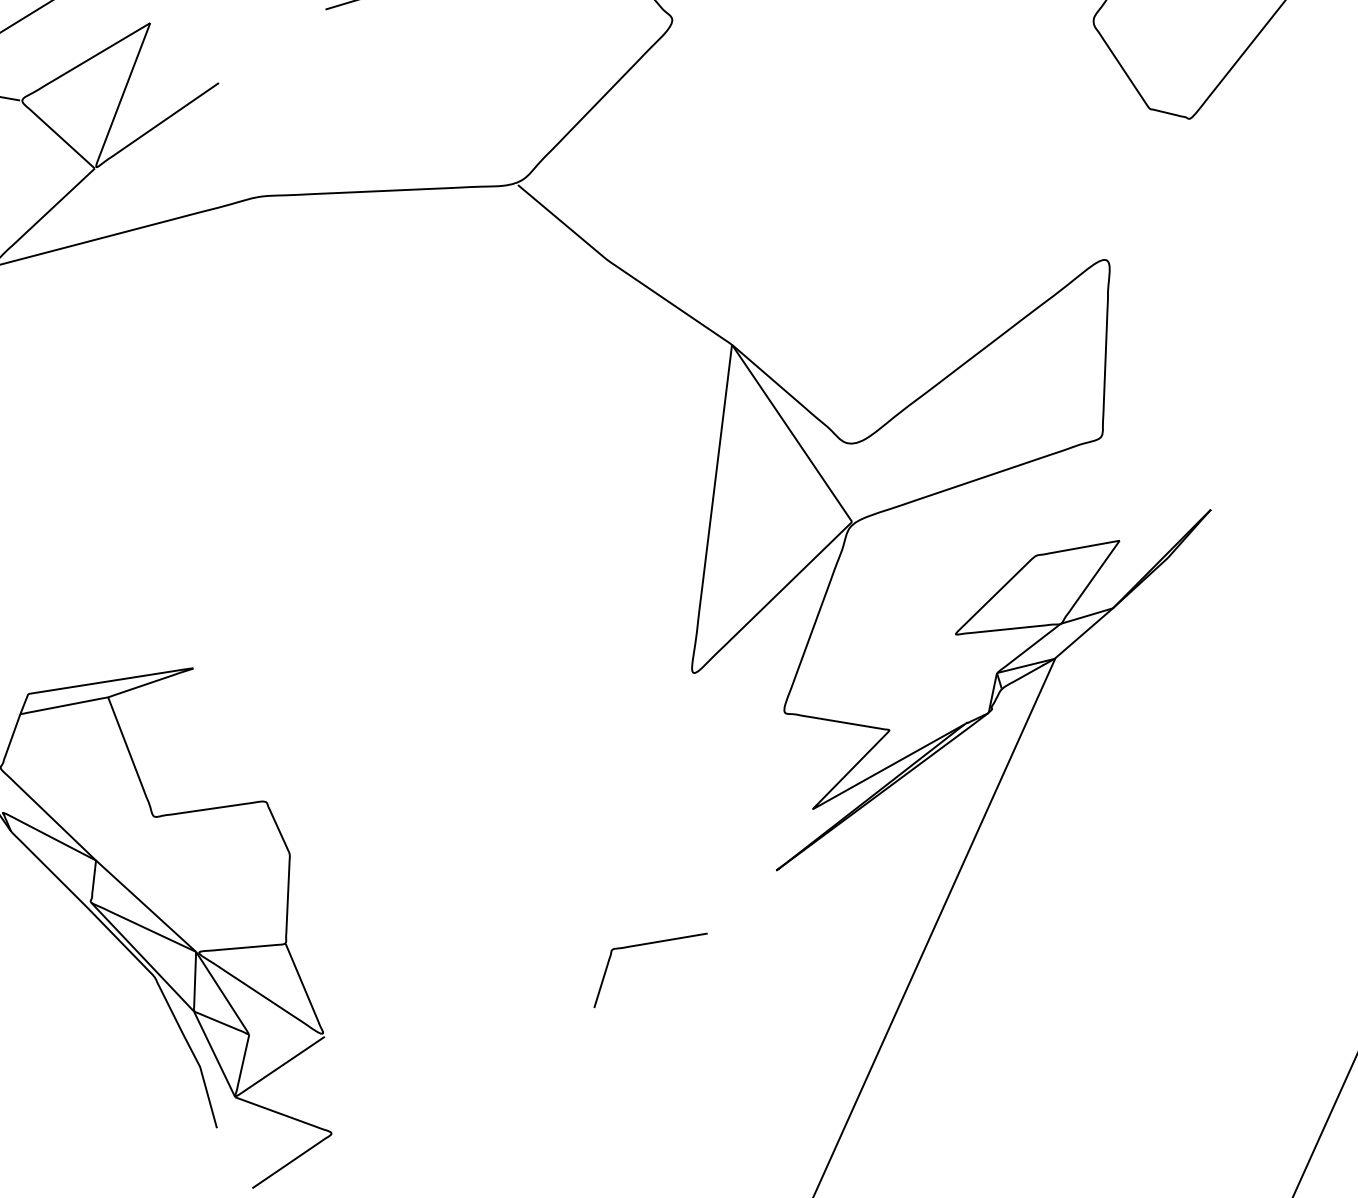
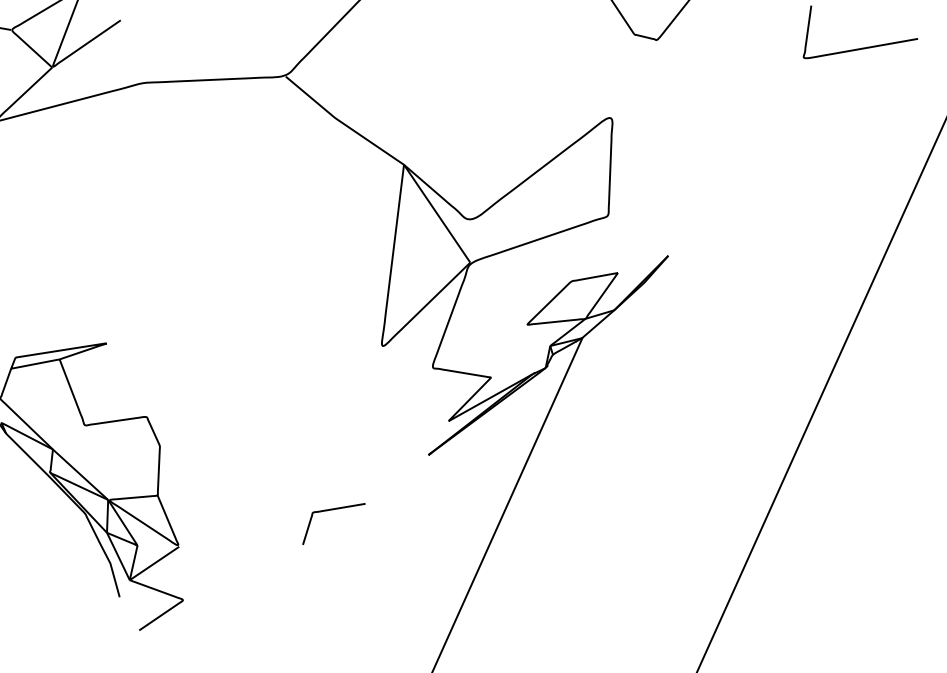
curve: (649, 945) -> (333, 510), moved

